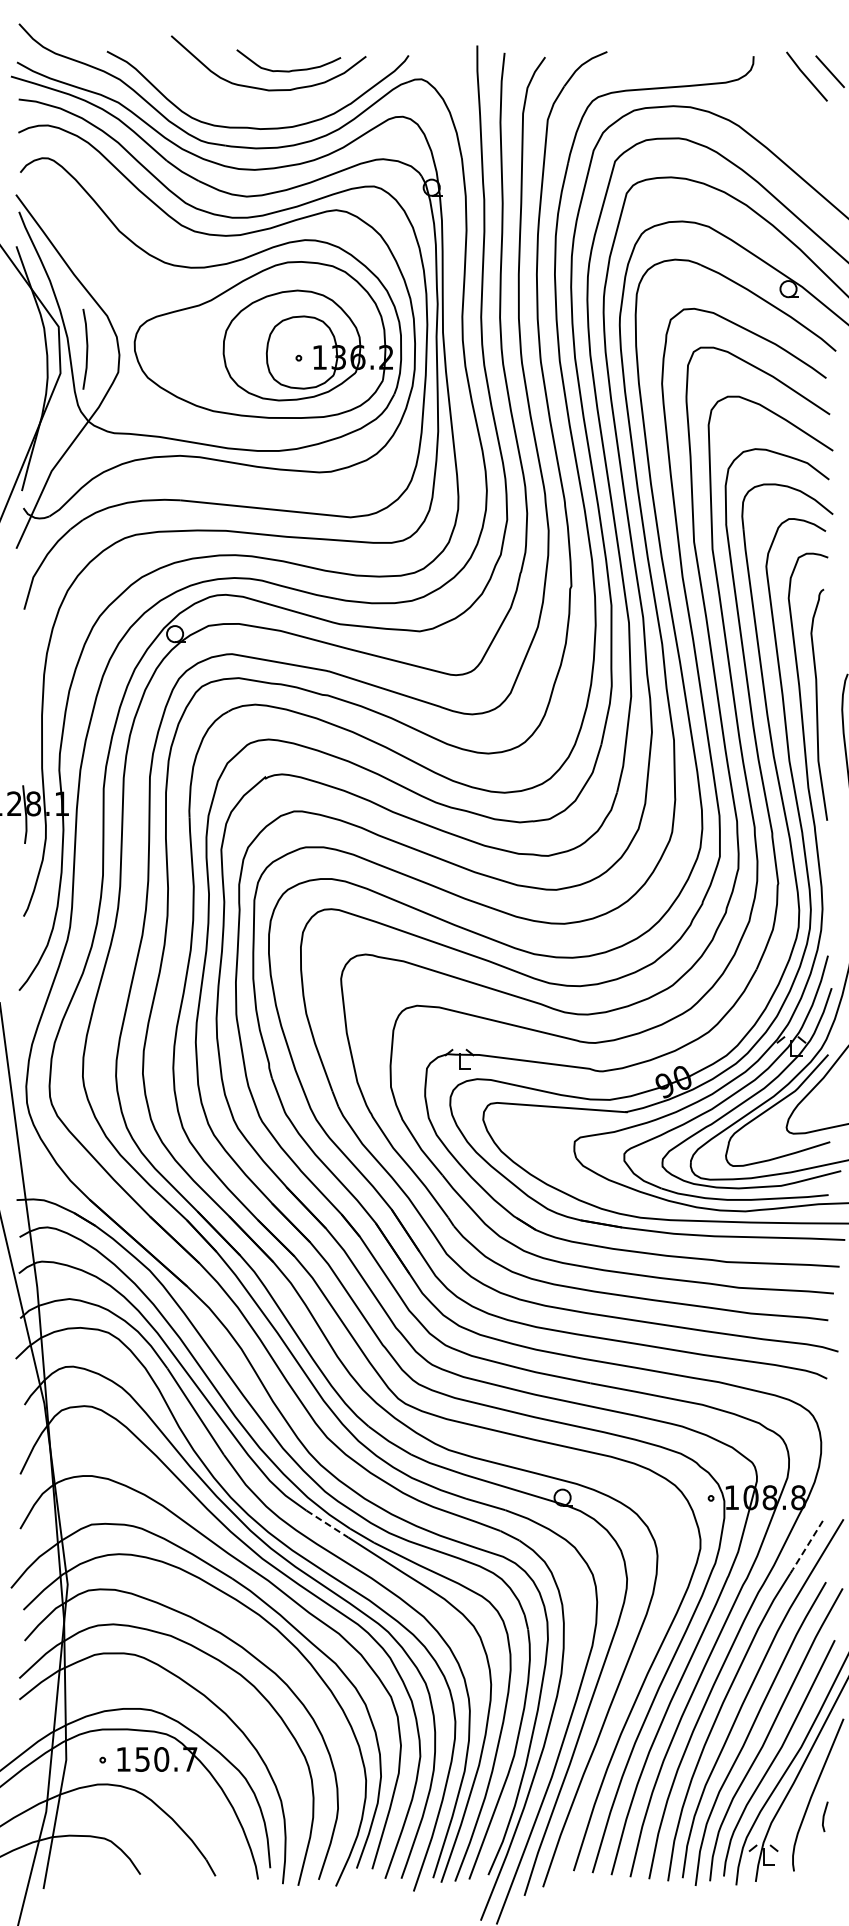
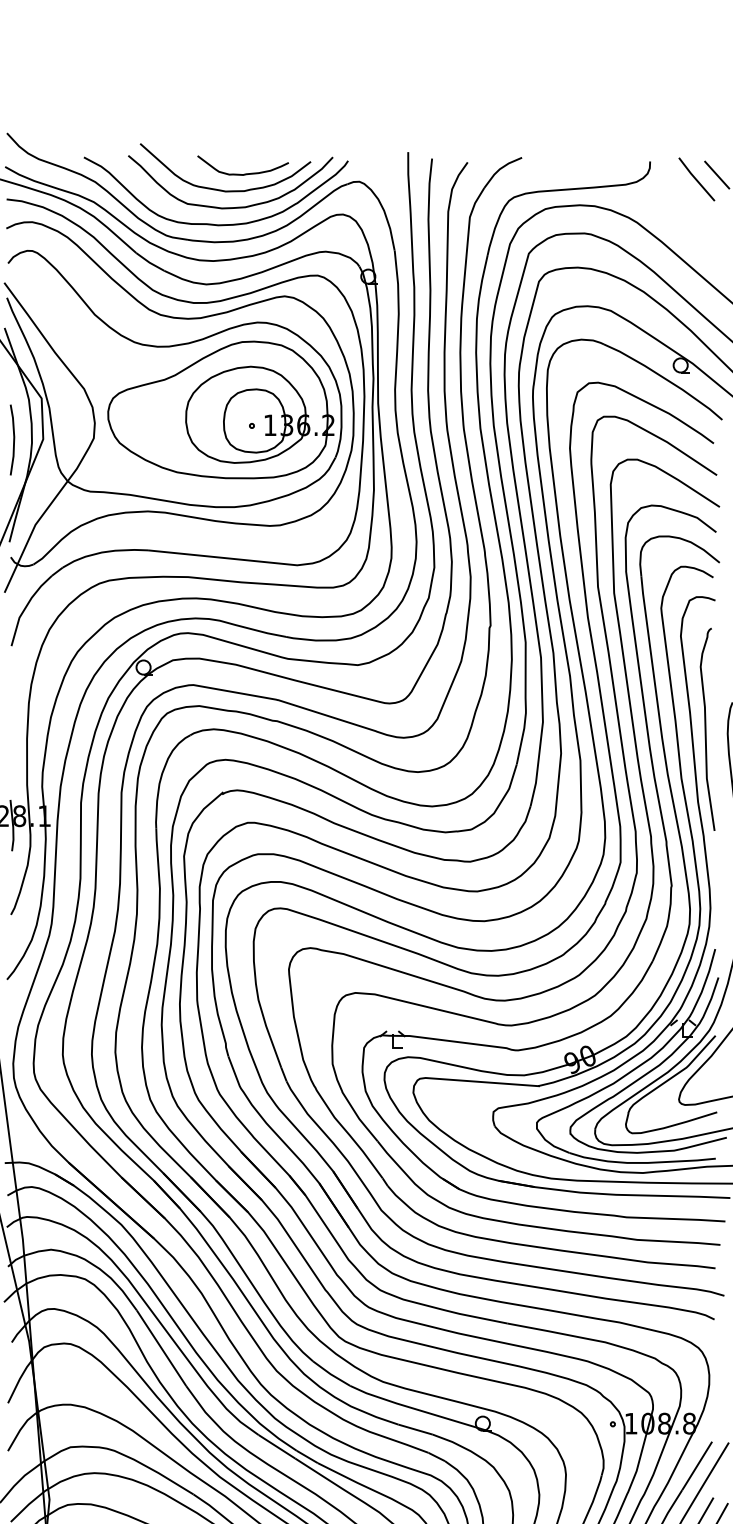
curve: (274, 108) -> (230, 207), added
line: (86, 348) -> (13, 439), moved
line: (327, 1524) -> (277, 1447), dashed -> solid
line: (807, 1546) -> (697, 1466), dashed -> solid

